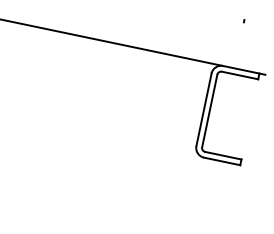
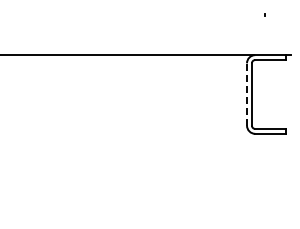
line: (204, 109) -> (247, 94), solid -> dashed

